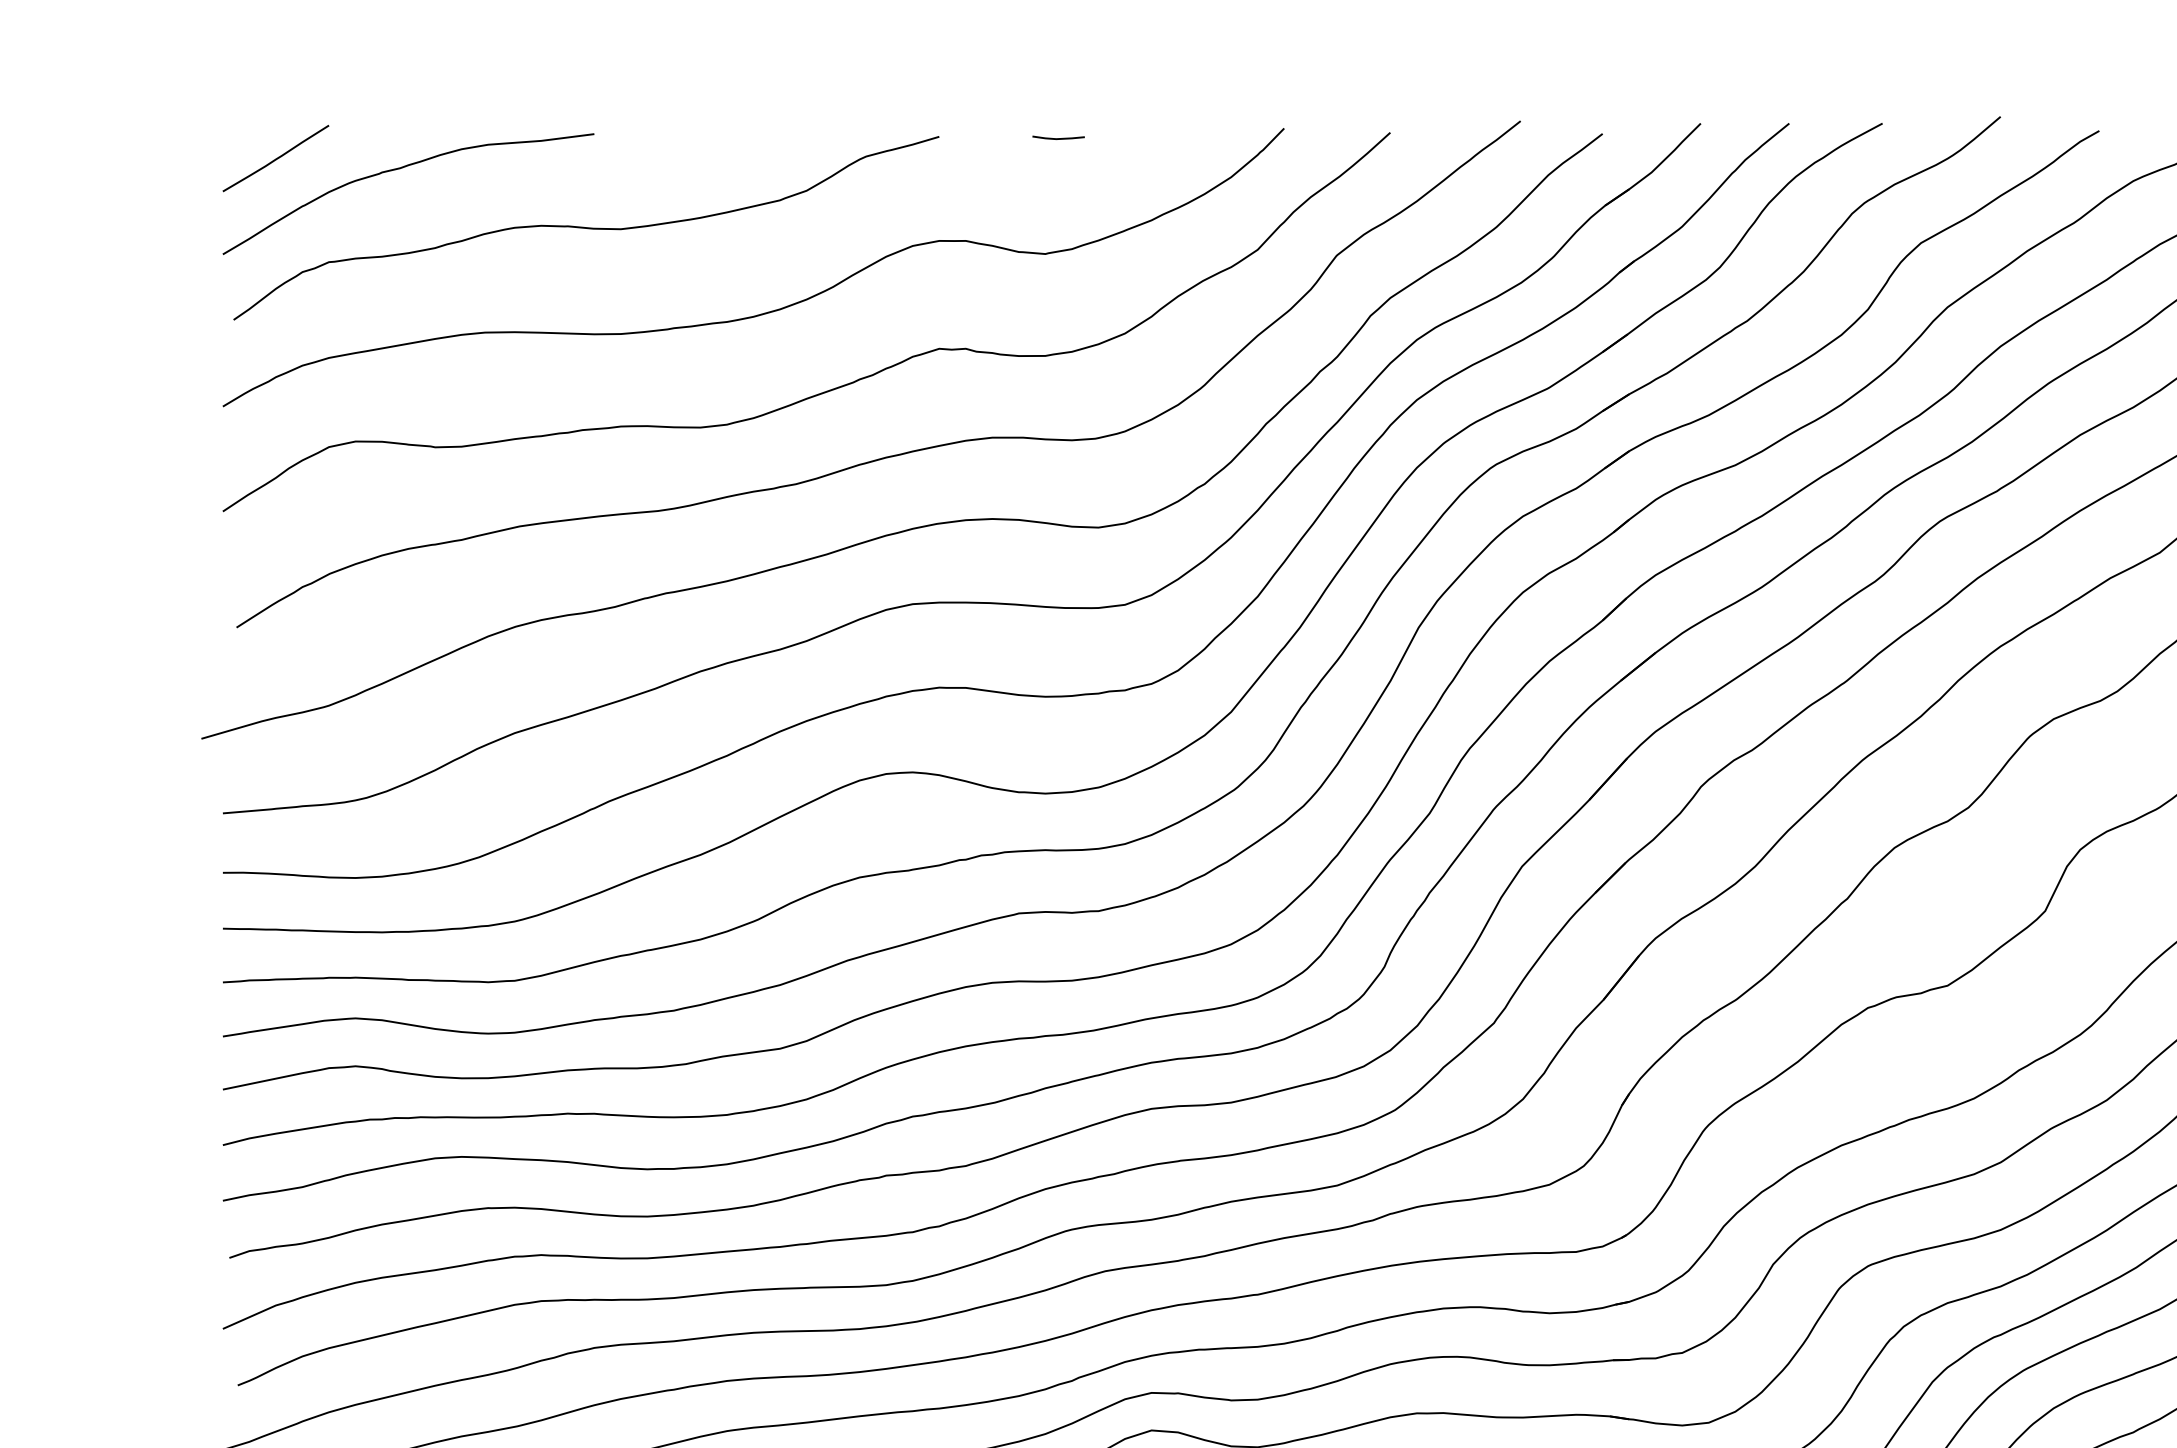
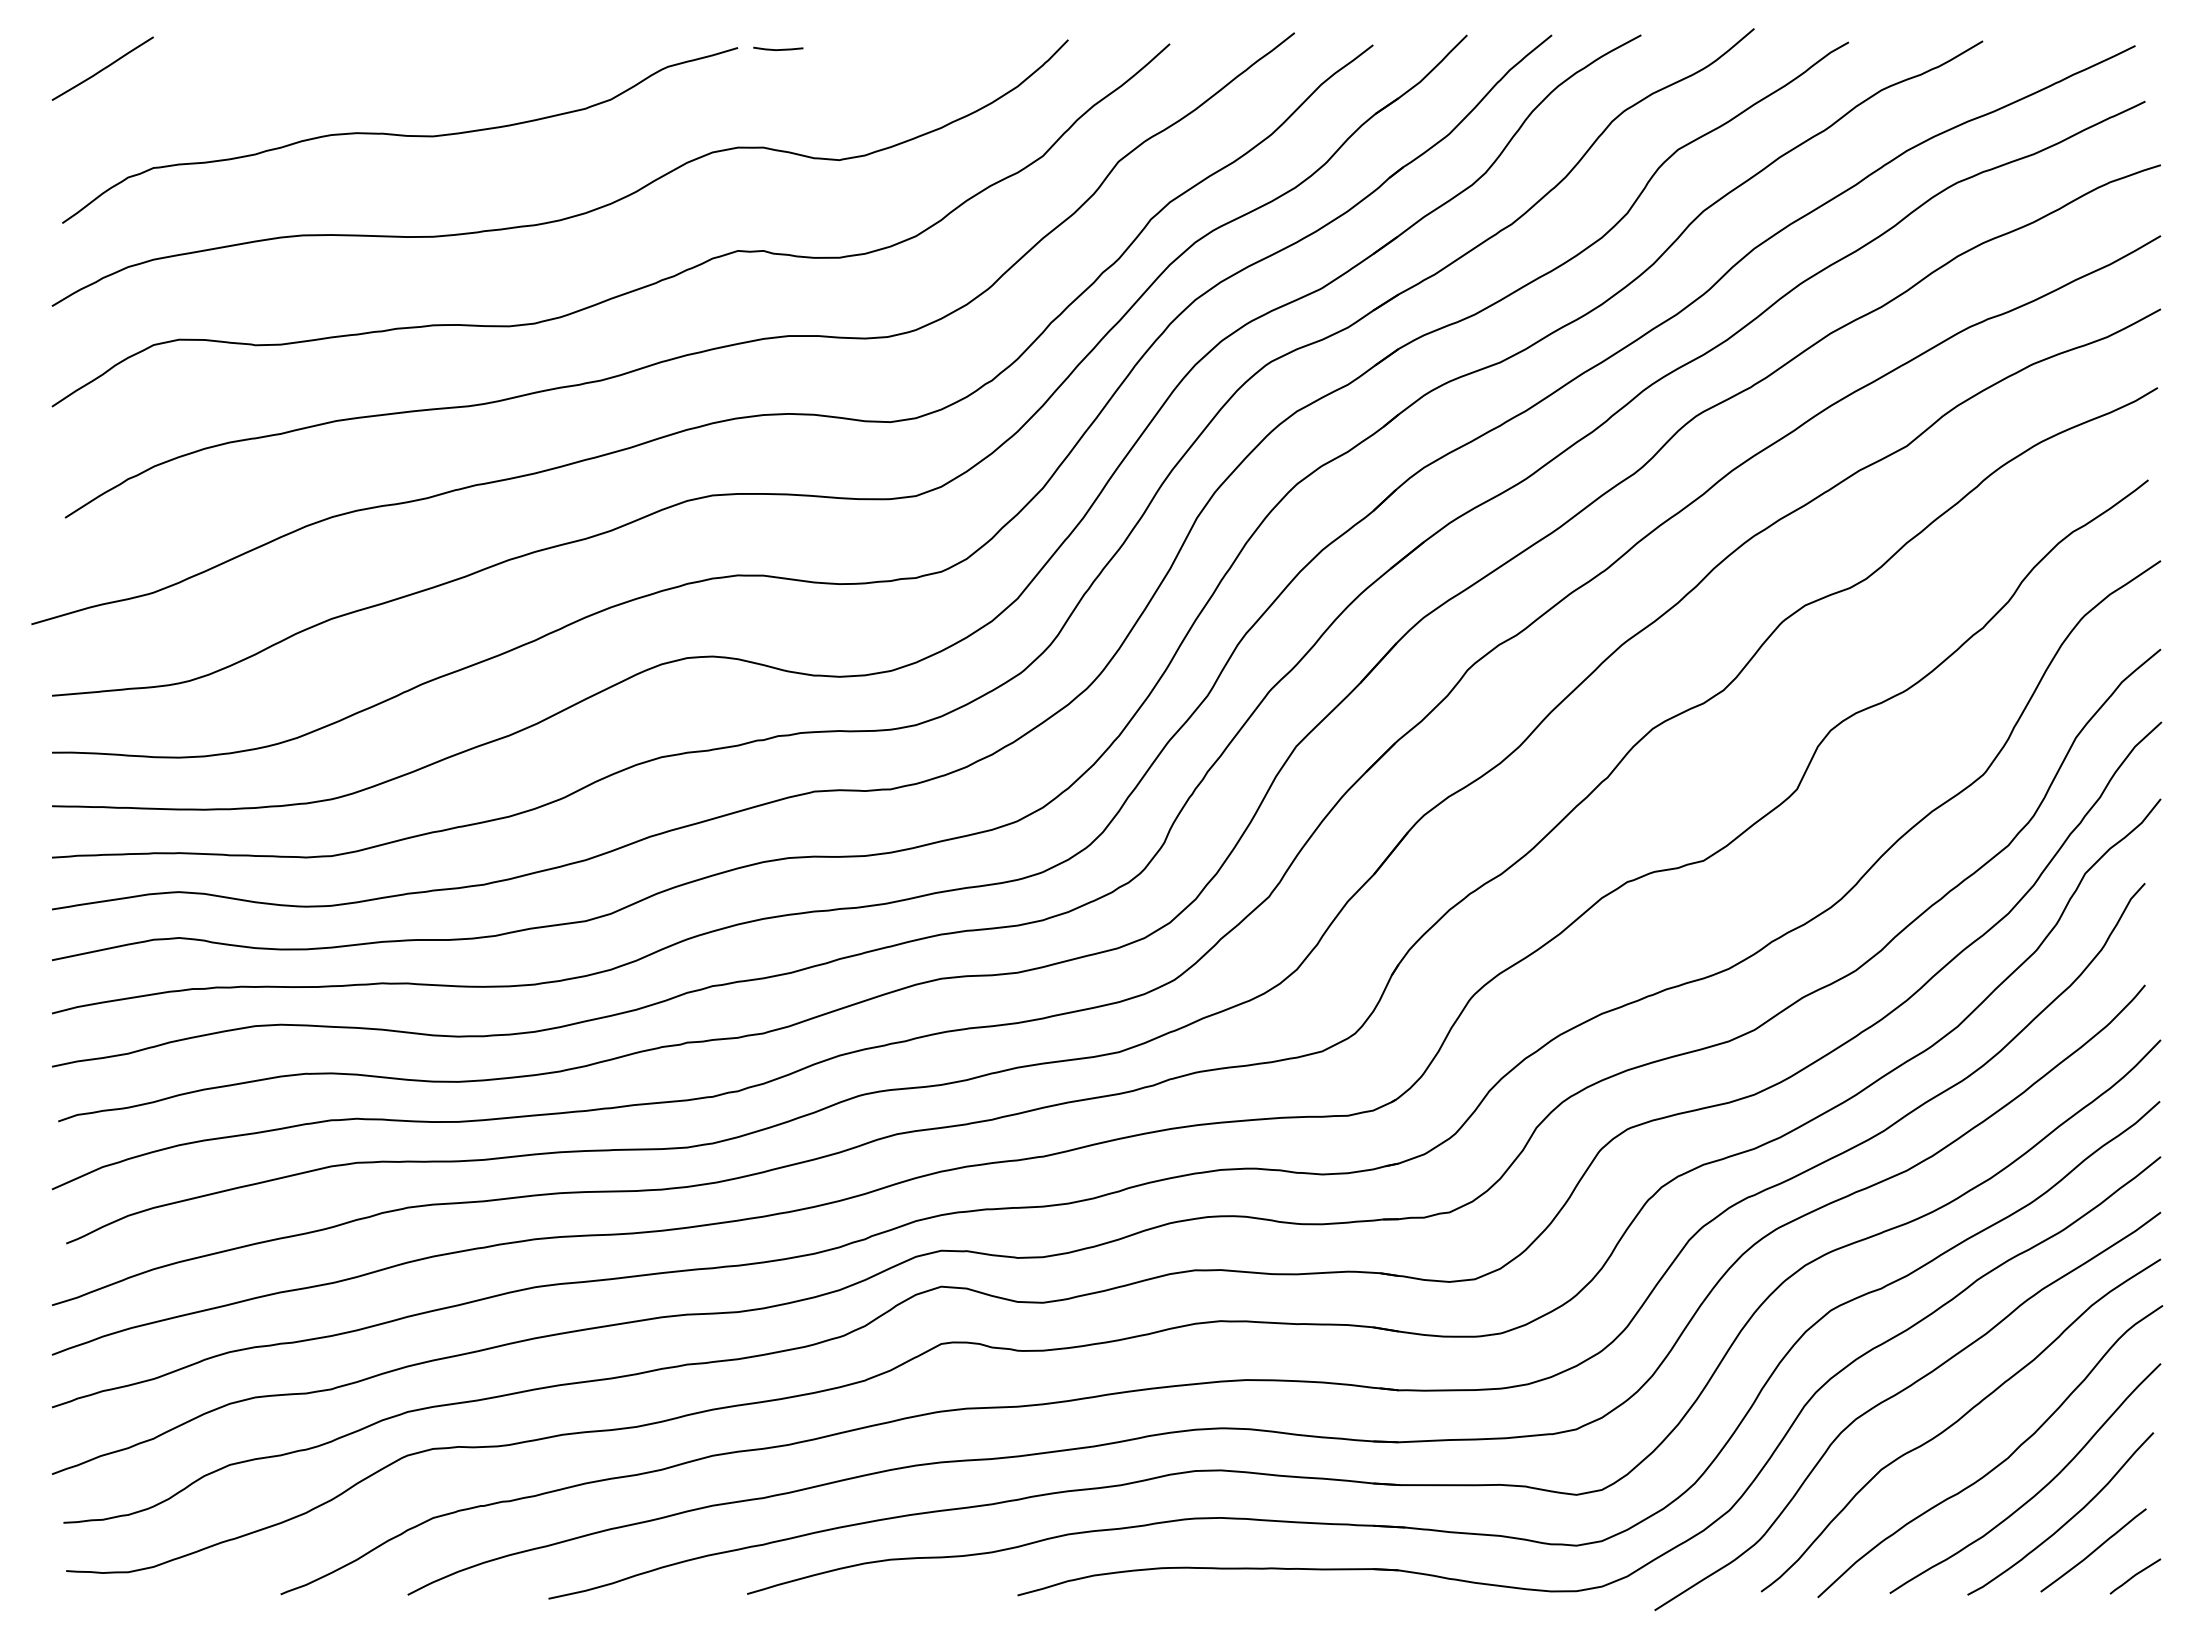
line: (1058, 138) -> (778, 49), moved
curve: (398, 169) -> (220, 79), removed

